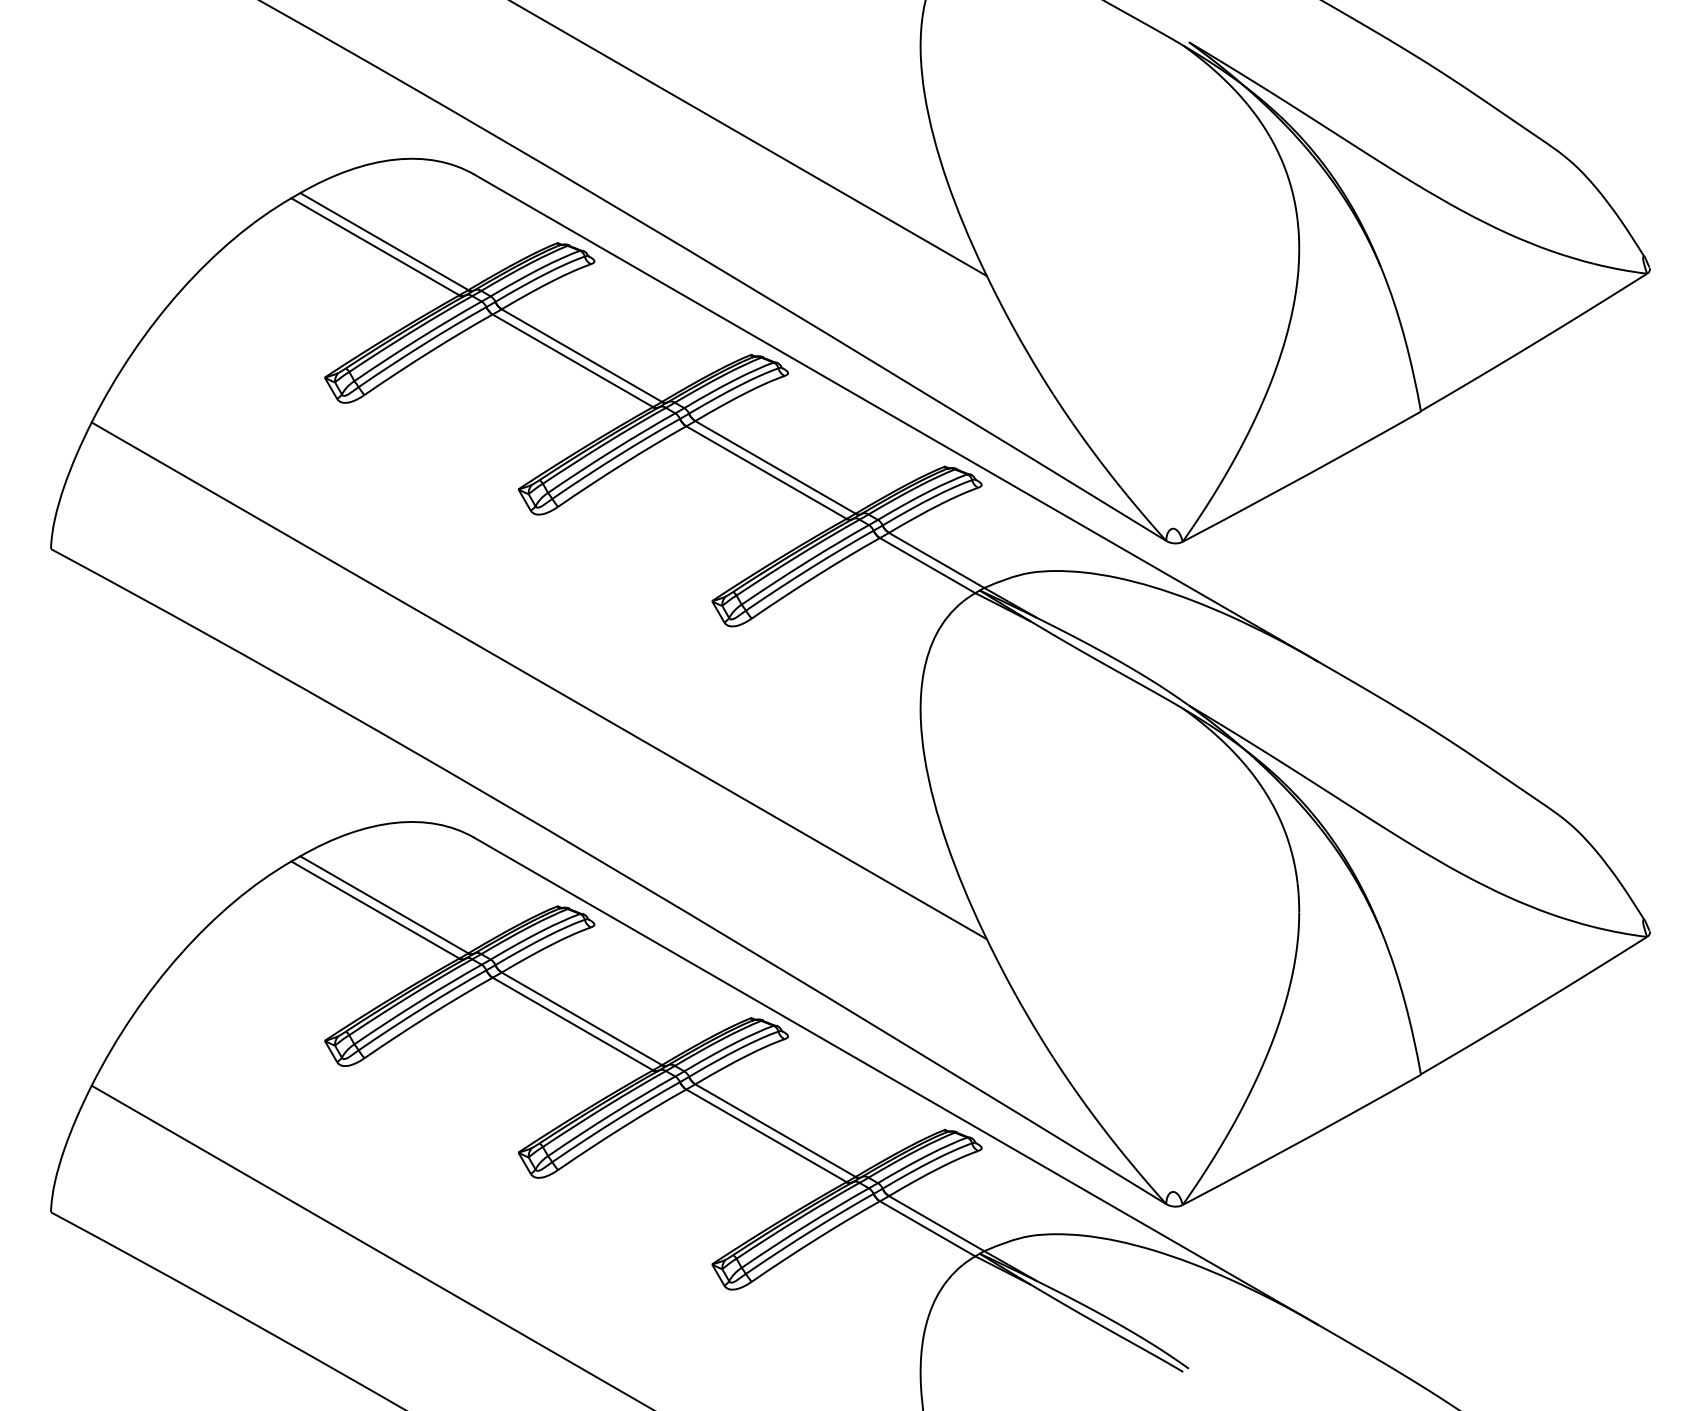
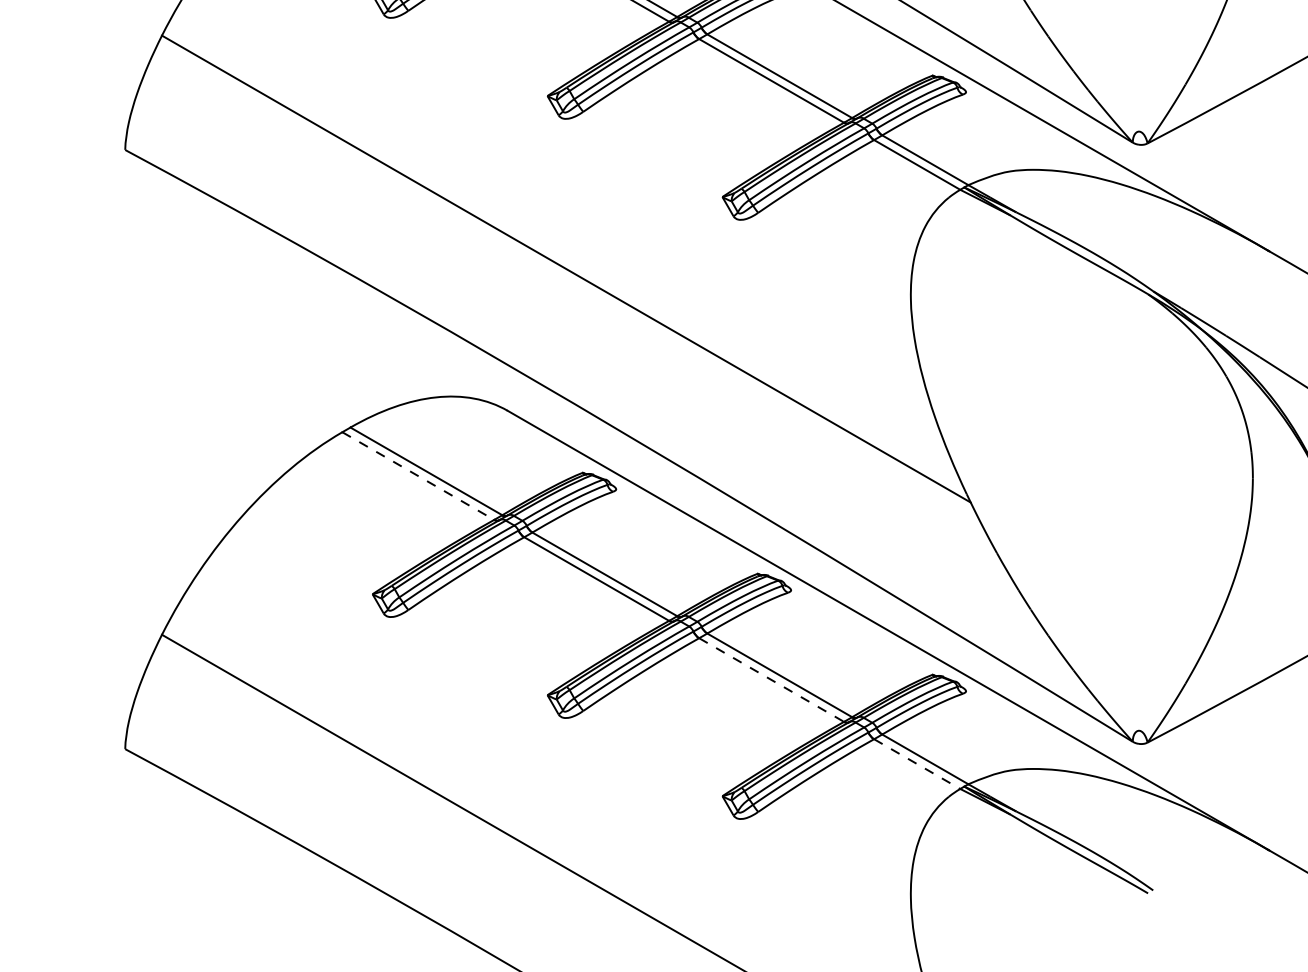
line: (375, 910) -> (418, 476), solid -> dashed
line: (766, 1135) -> (771, 679), solid -> dashed
line: (928, 1229) -> (917, 764), solid -> dashed

